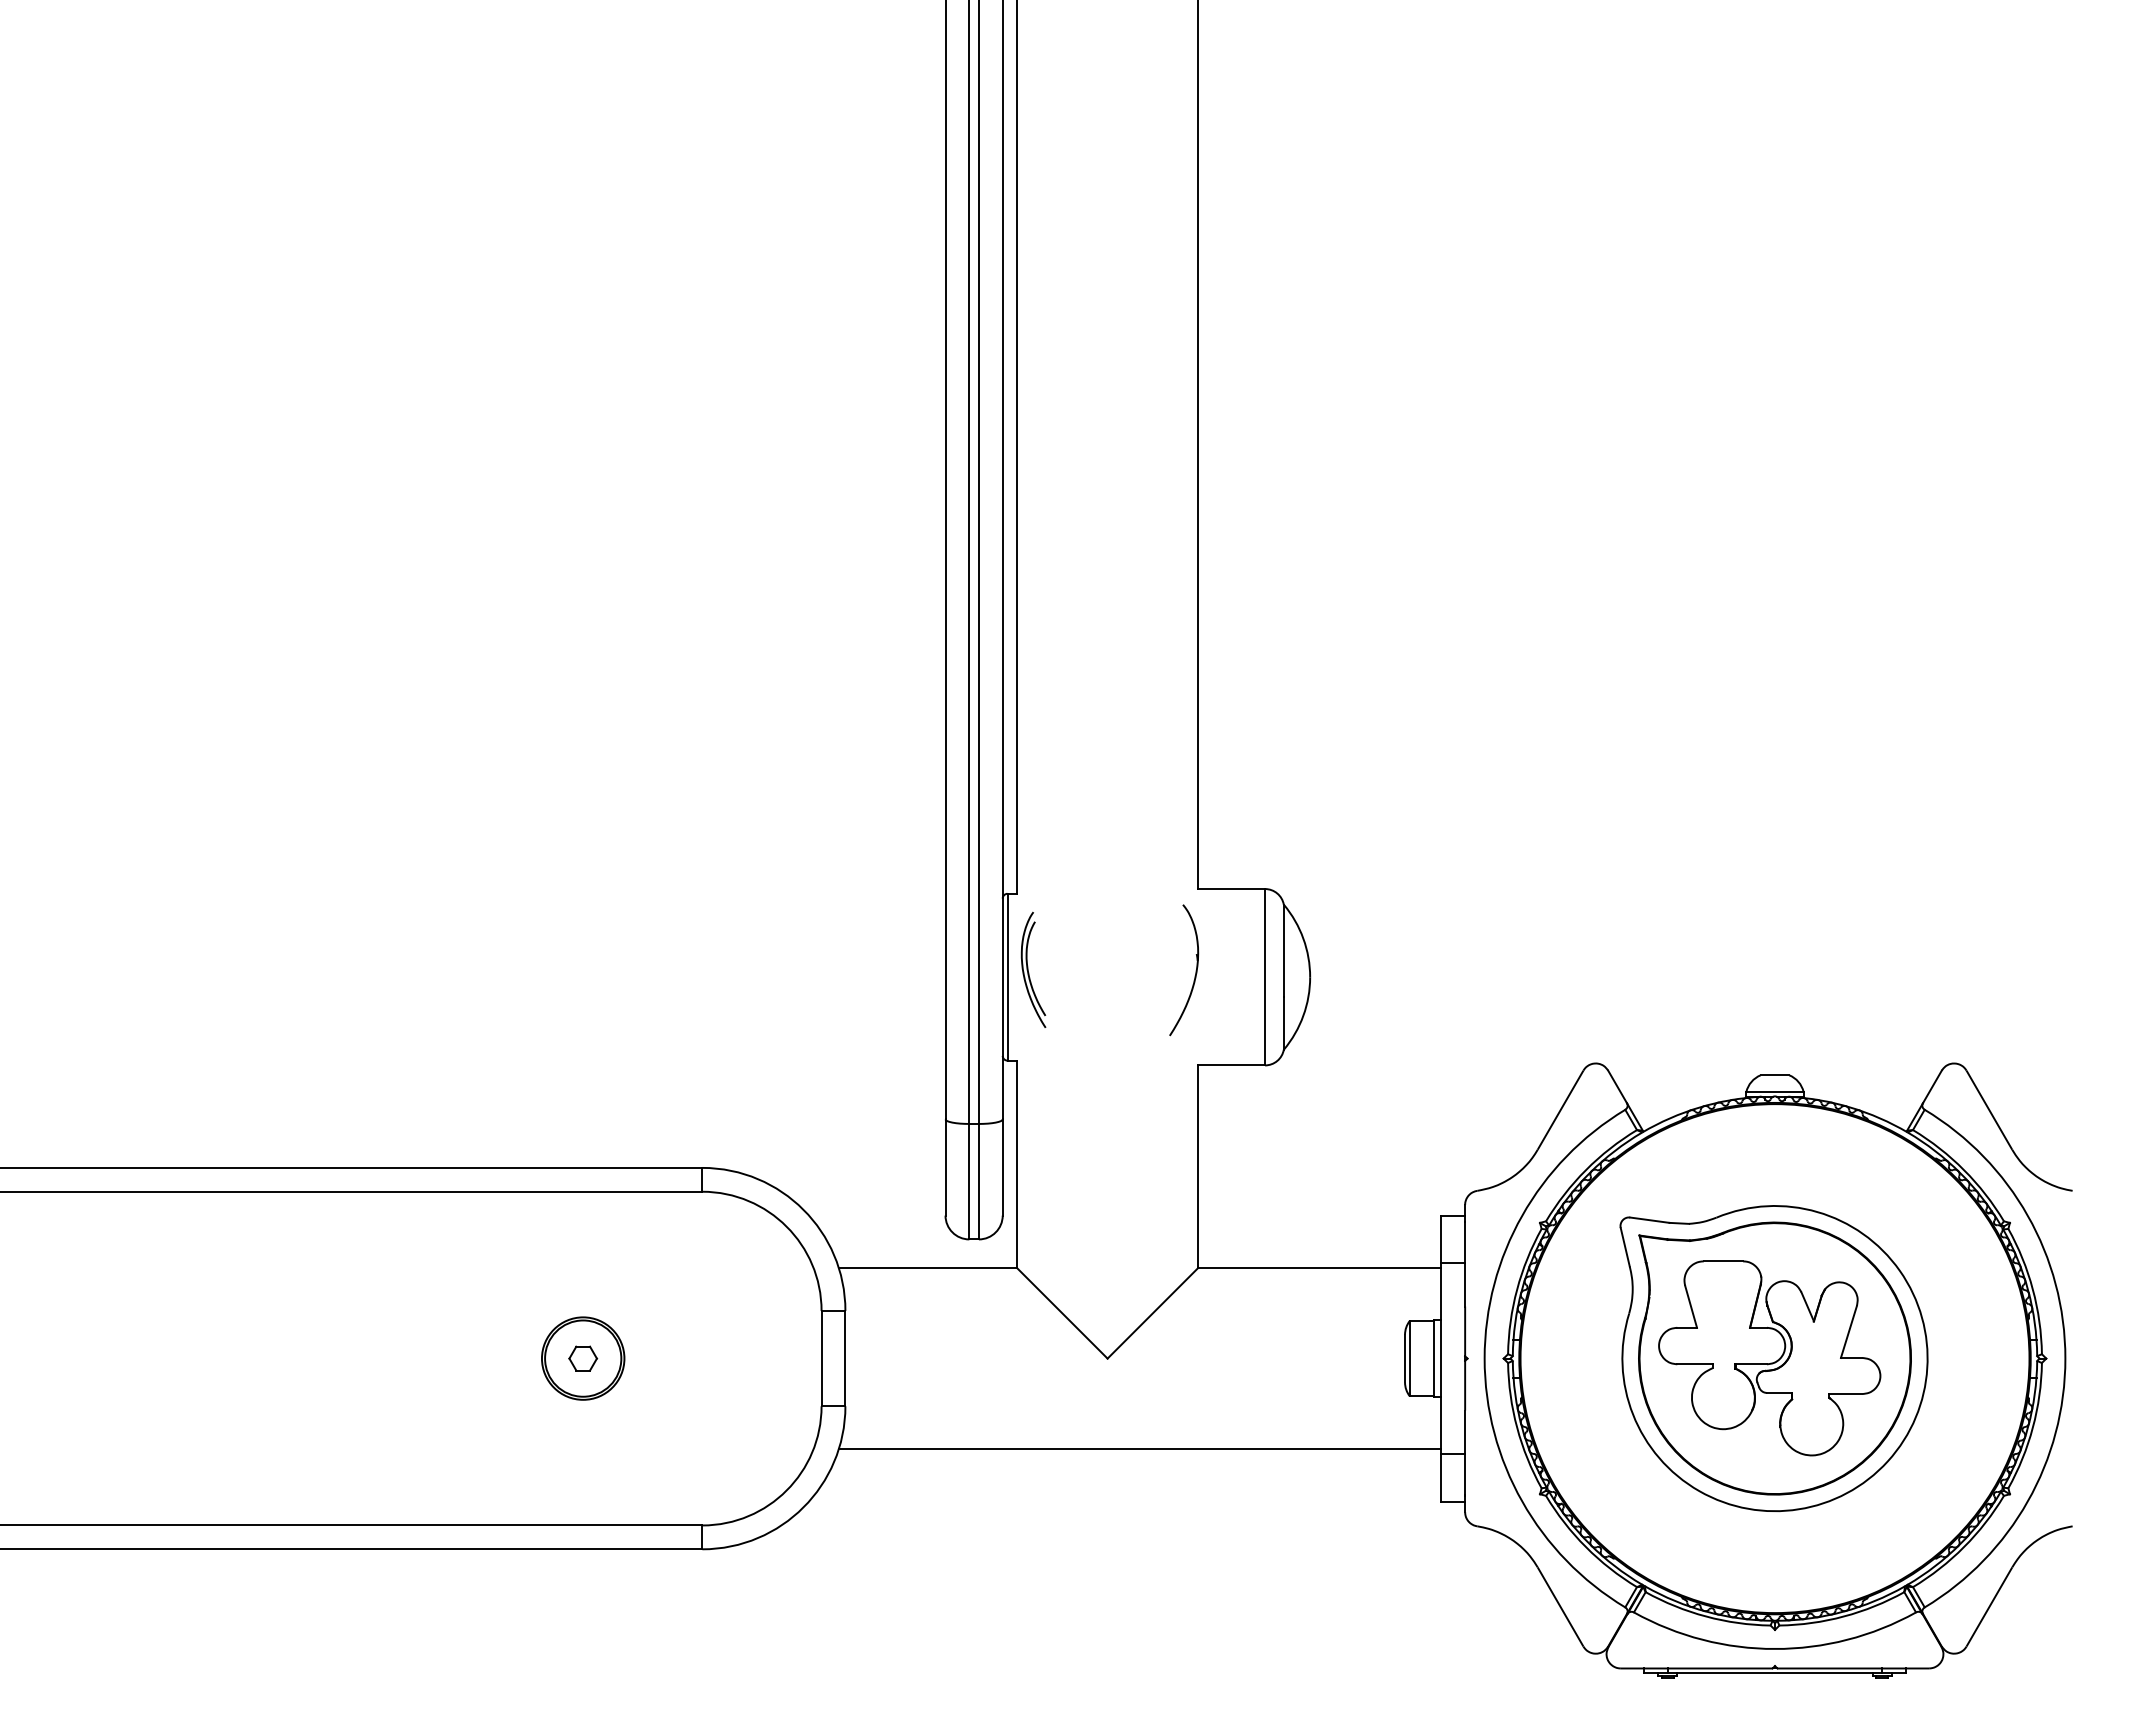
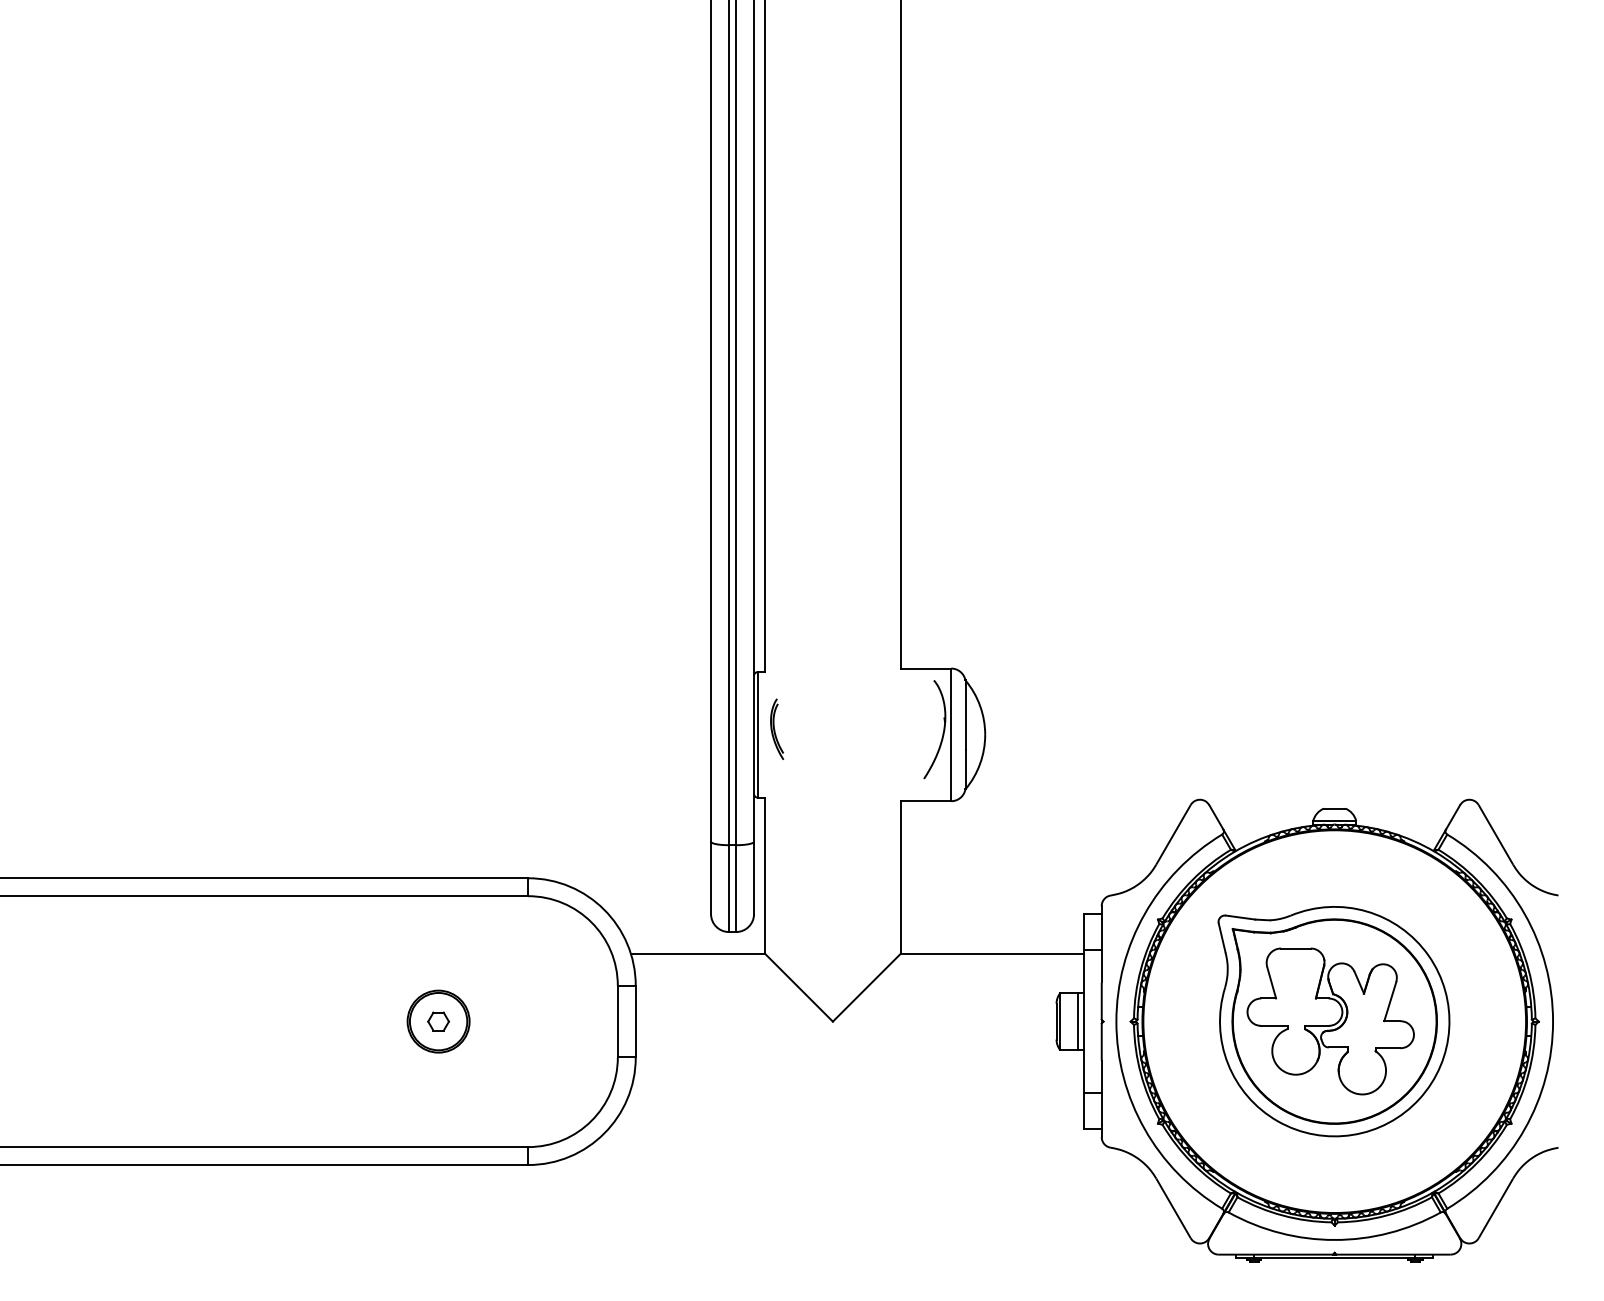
part: (1033, 969) -> (777, 729), size x0.7
part: (1195, 970) -> (943, 729), moved
line: (1139, 1449) -> (856, 1089), removed

